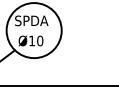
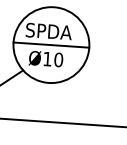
line: (33, 30) -> (50, 44), added

